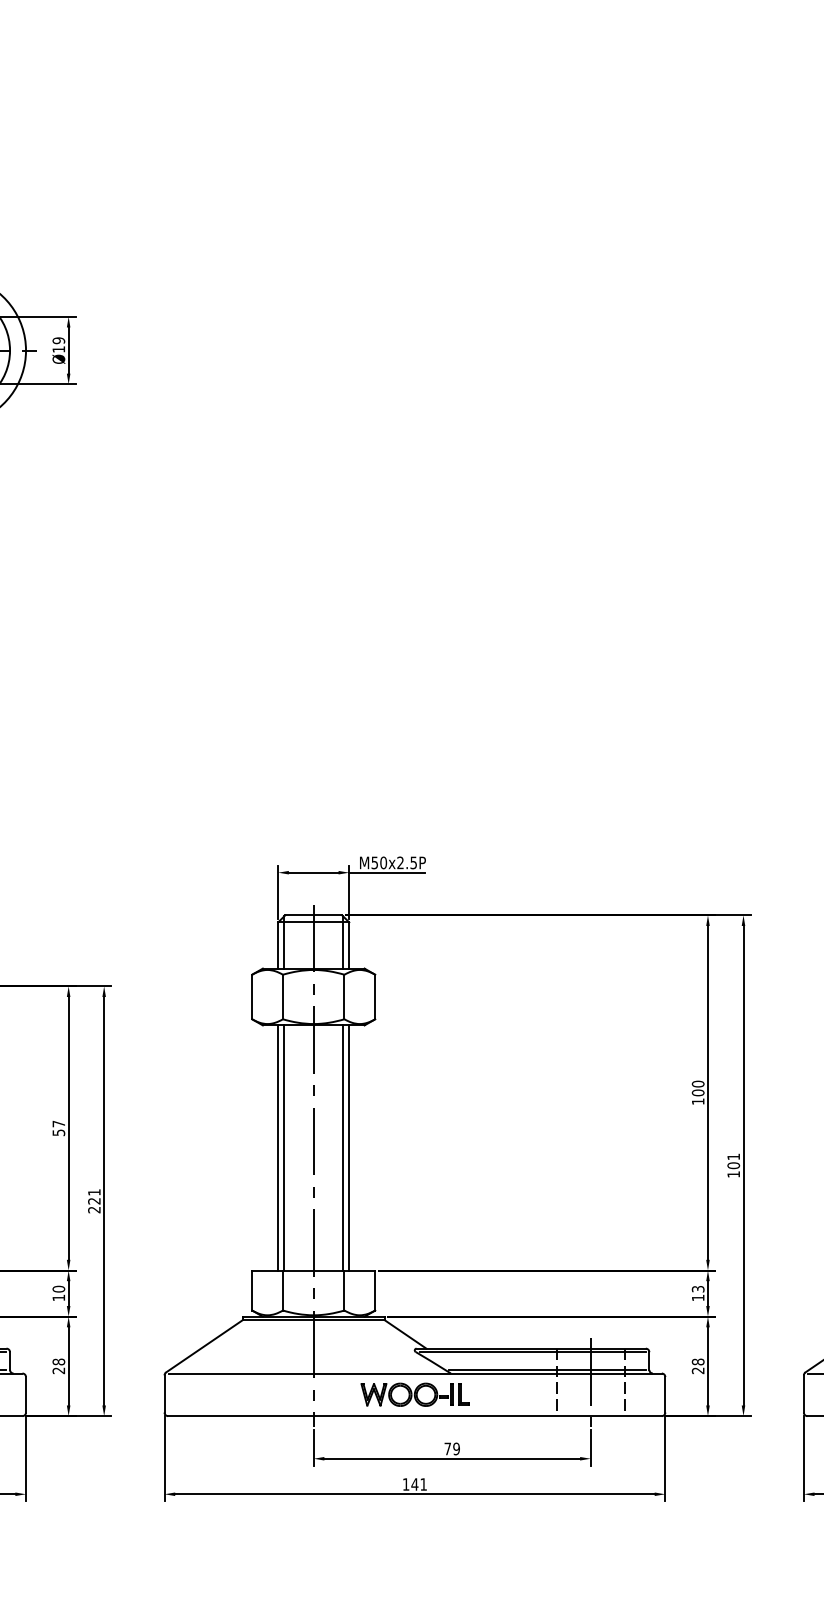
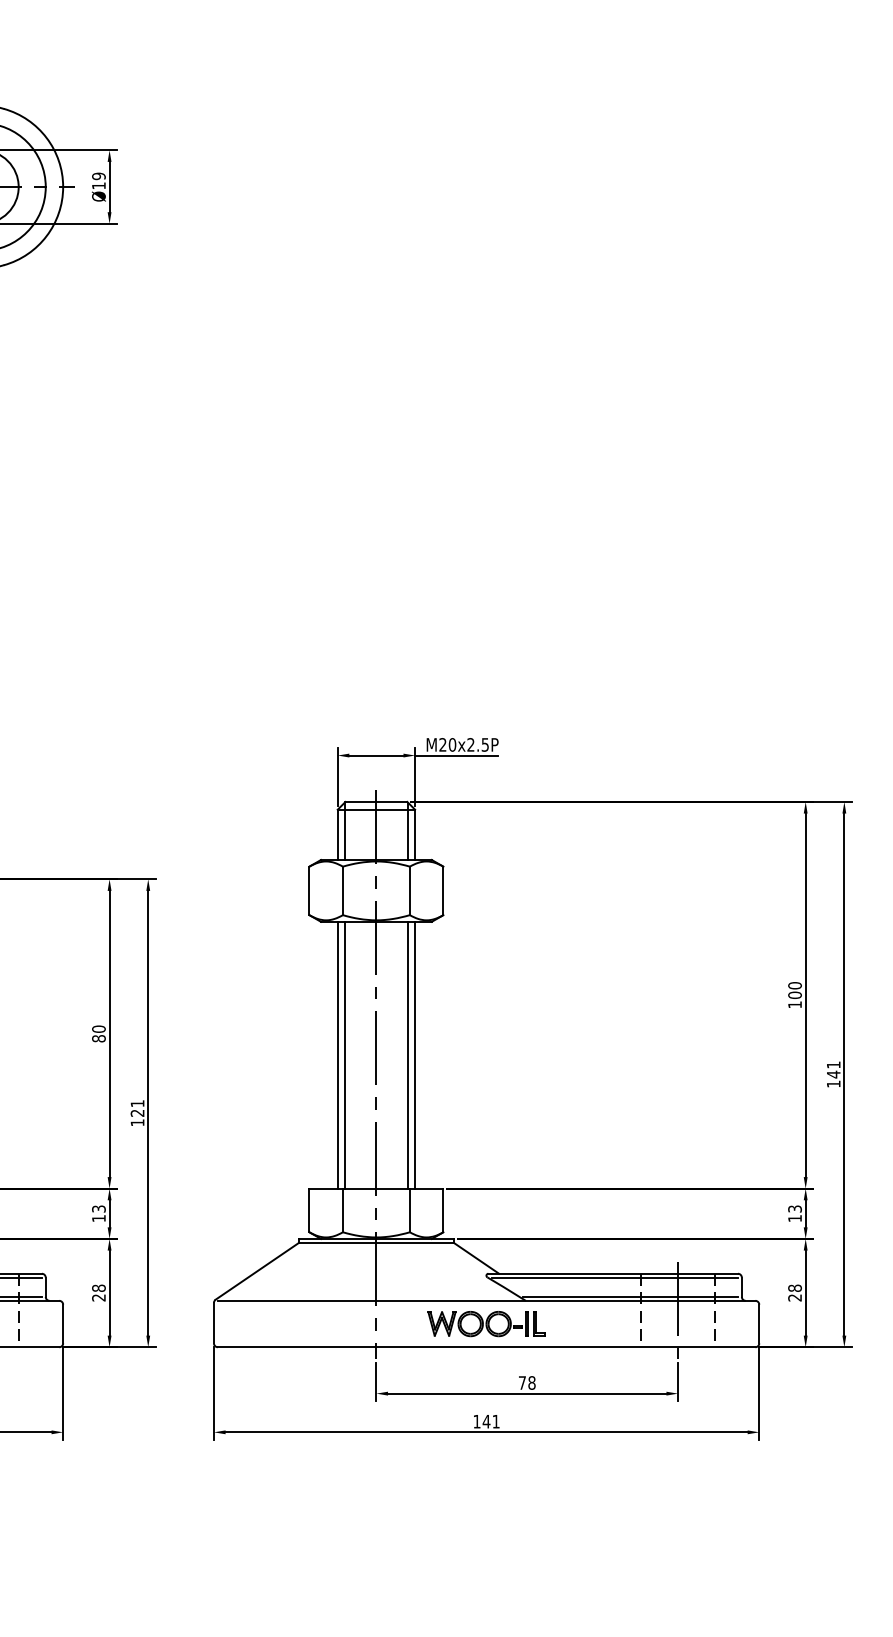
text: (374, 862) -> (442, 744), M50x2.5P -> M20x2.5P
text: (58, 1128) -> (98, 1034), 57 -> 80
text: (733, 1165) -> (833, 1074), 101 -> 141
text: (94, 1210) -> (137, 1123), 221 -> 121
text: (58, 1288) -> (98, 1208), 10 -> 13
text: (456, 1448) -> (531, 1382), 79 -> 78

